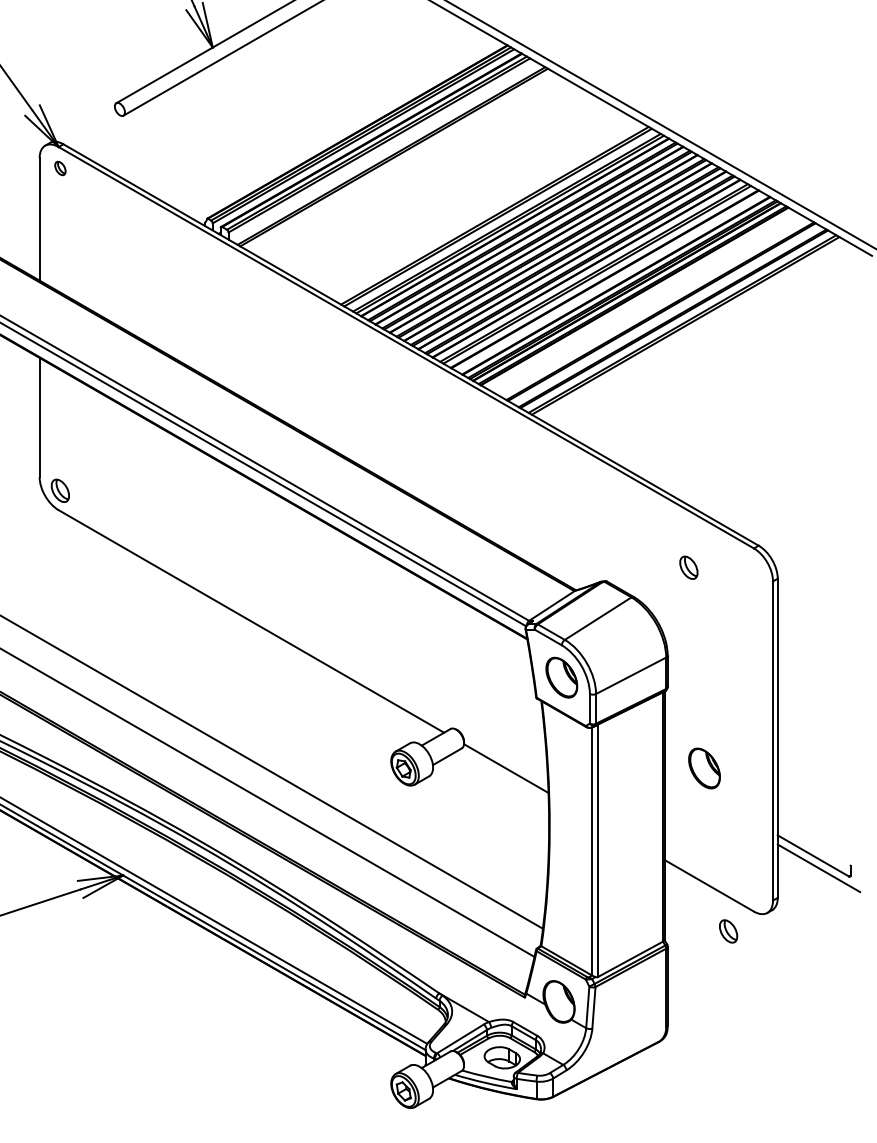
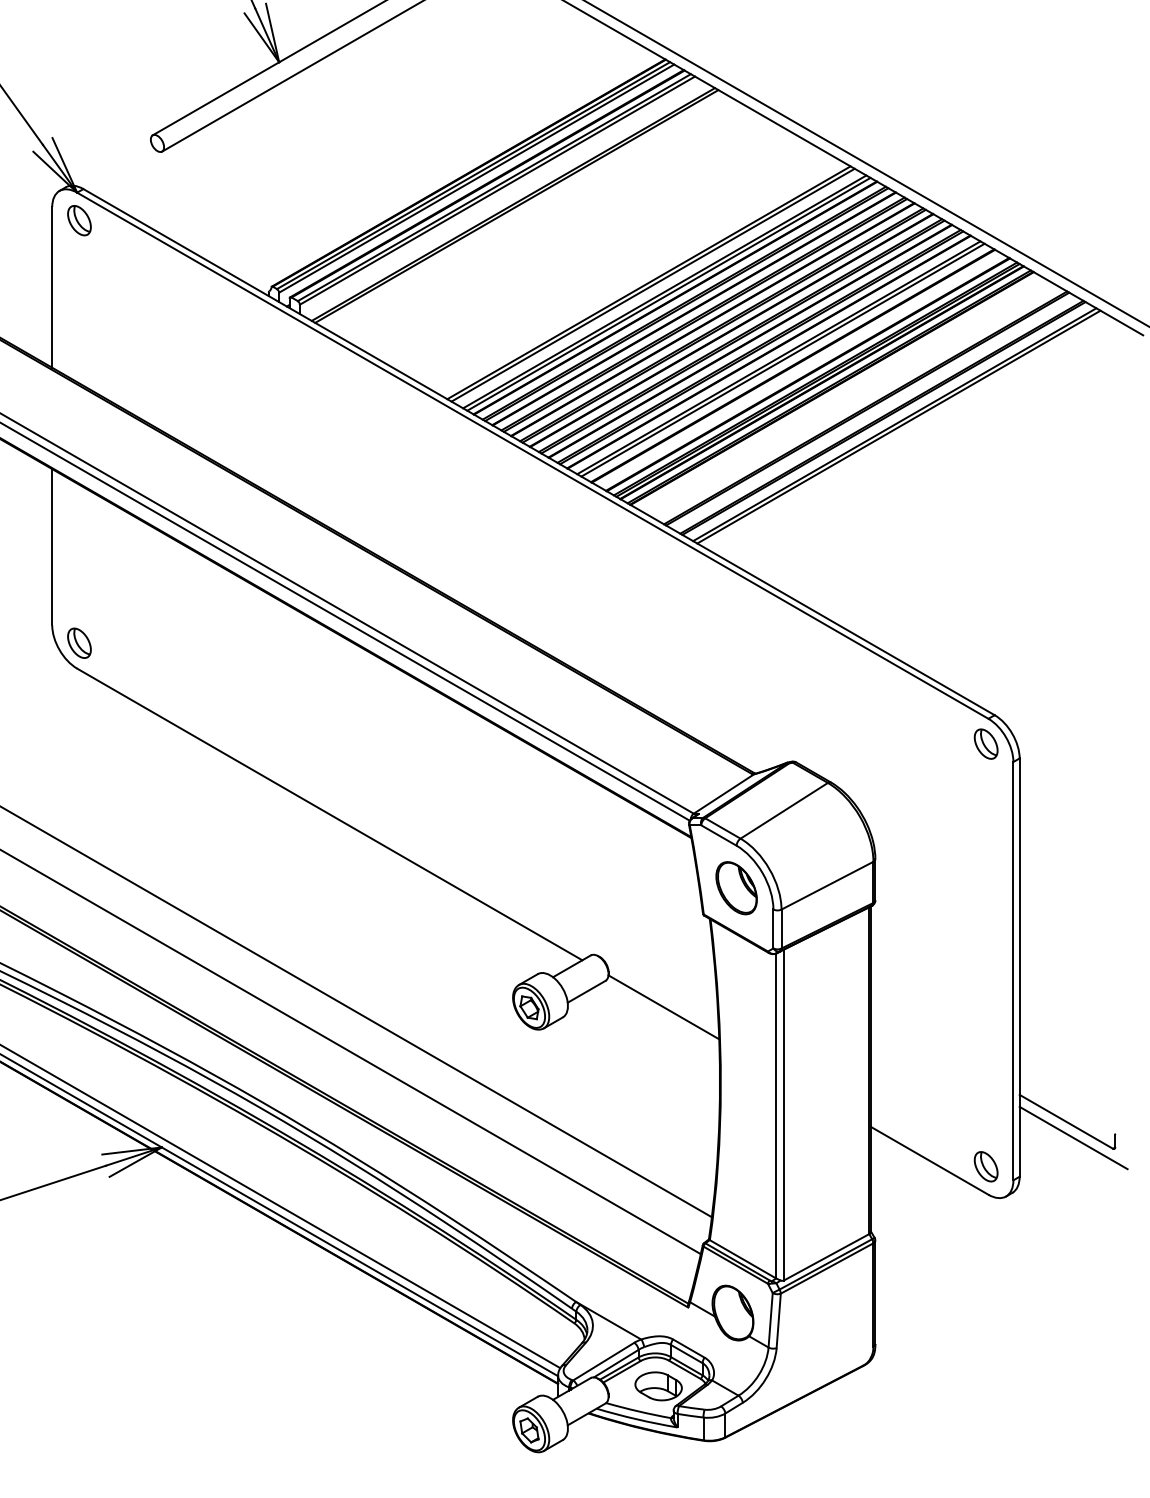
part: (60, 168) -> (79, 220), size x1.67
part: (688, 567) -> (985, 743), moved
part: (704, 768) -> (923, 1007), removed
part: (728, 931) -> (985, 1166), moved

